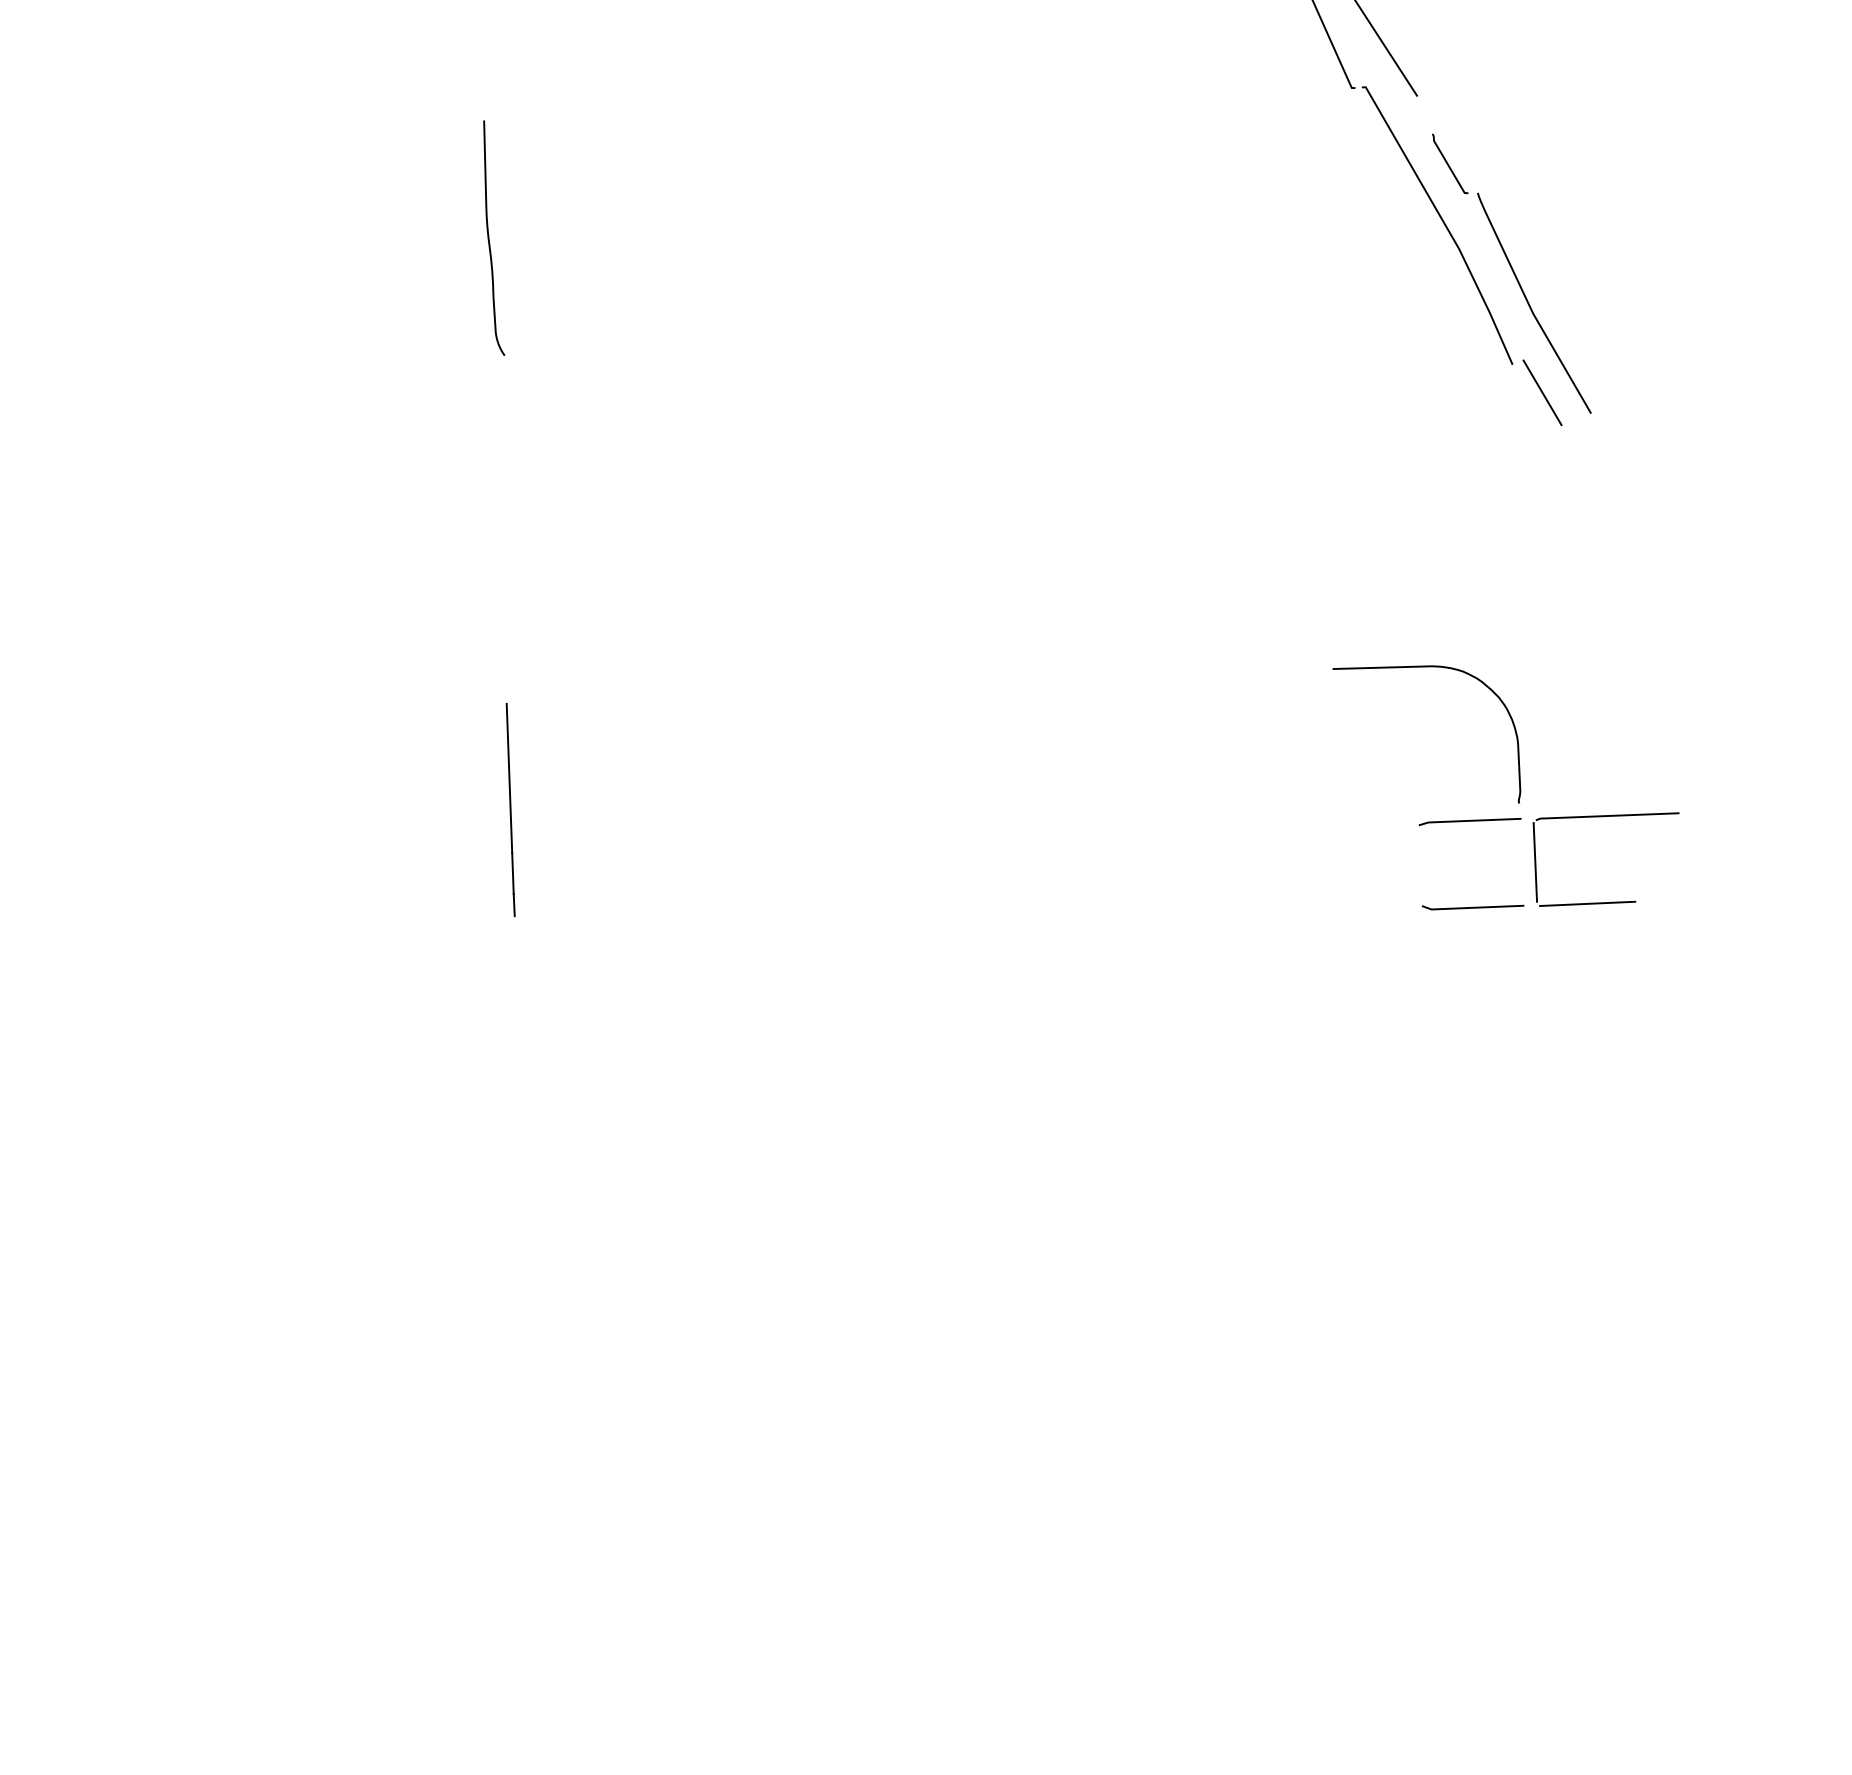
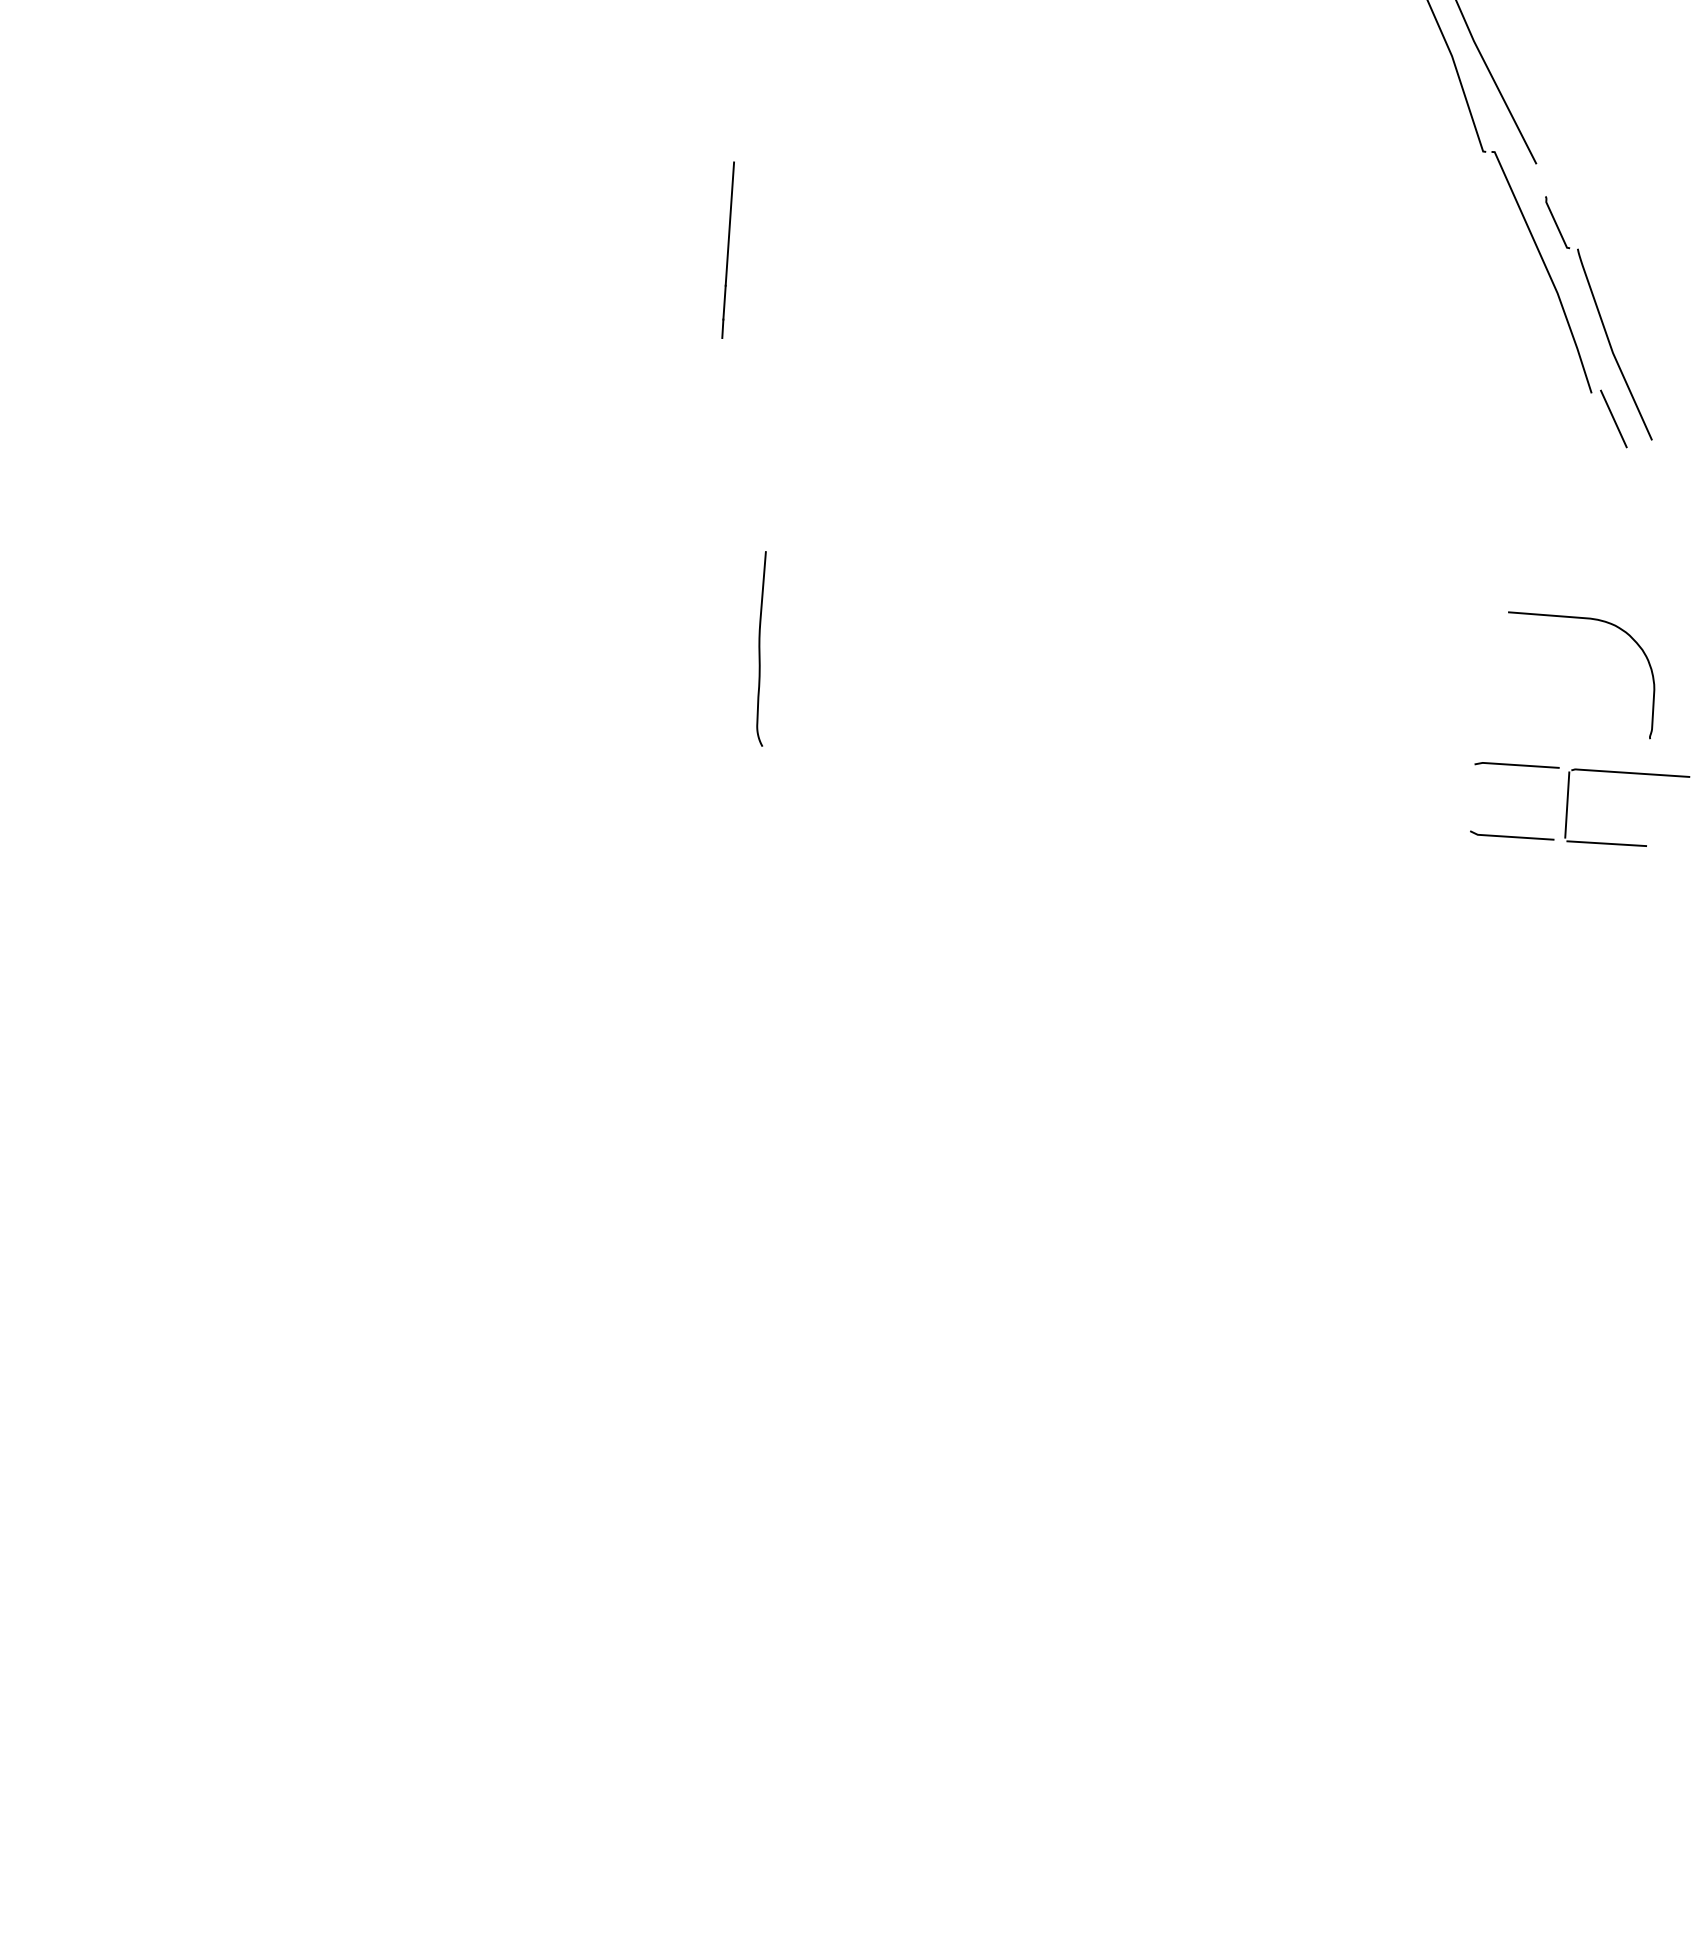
curve: (489, 238) -> (760, 648), moved
curve: (1425, 668) -> (1584, 619), moved
line: (509, 809) -> (727, 249), moved

